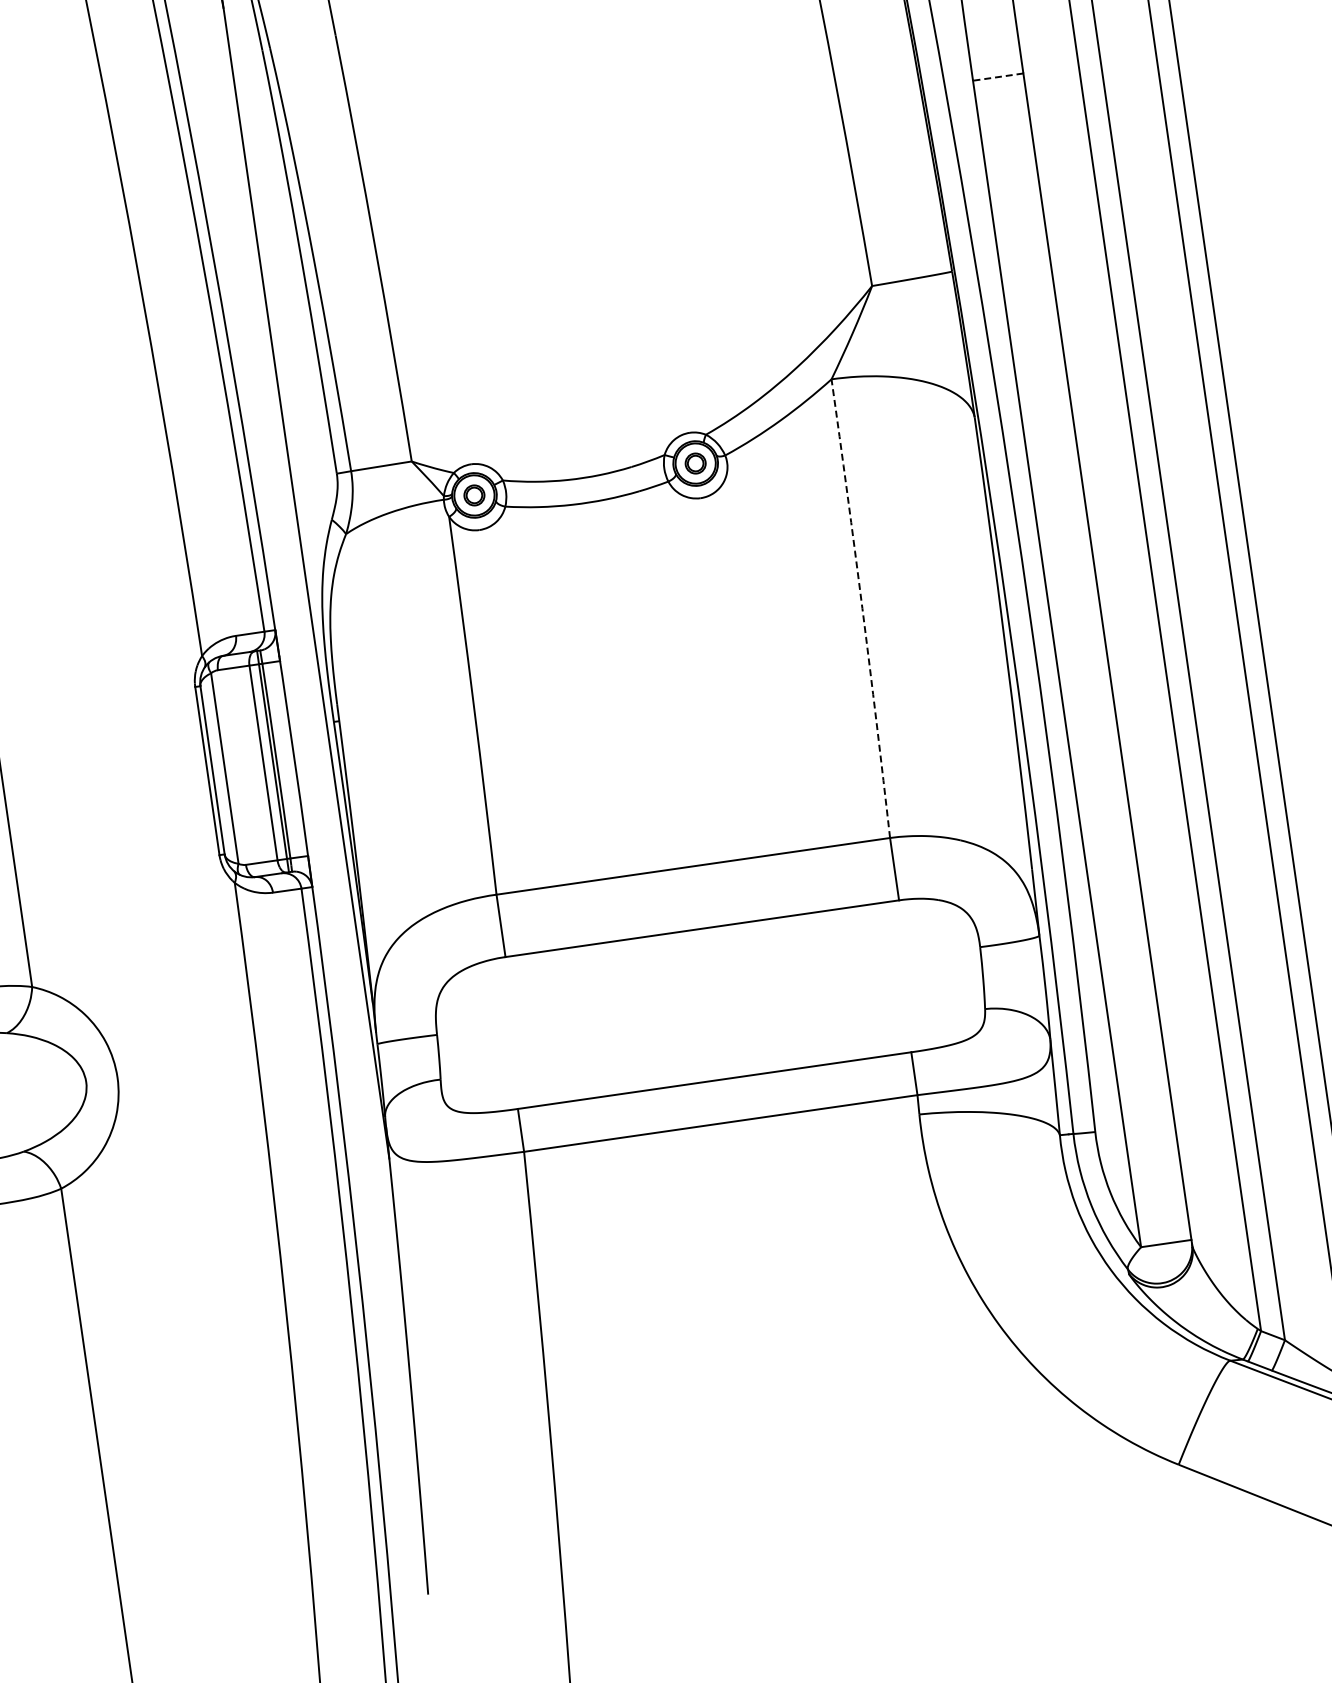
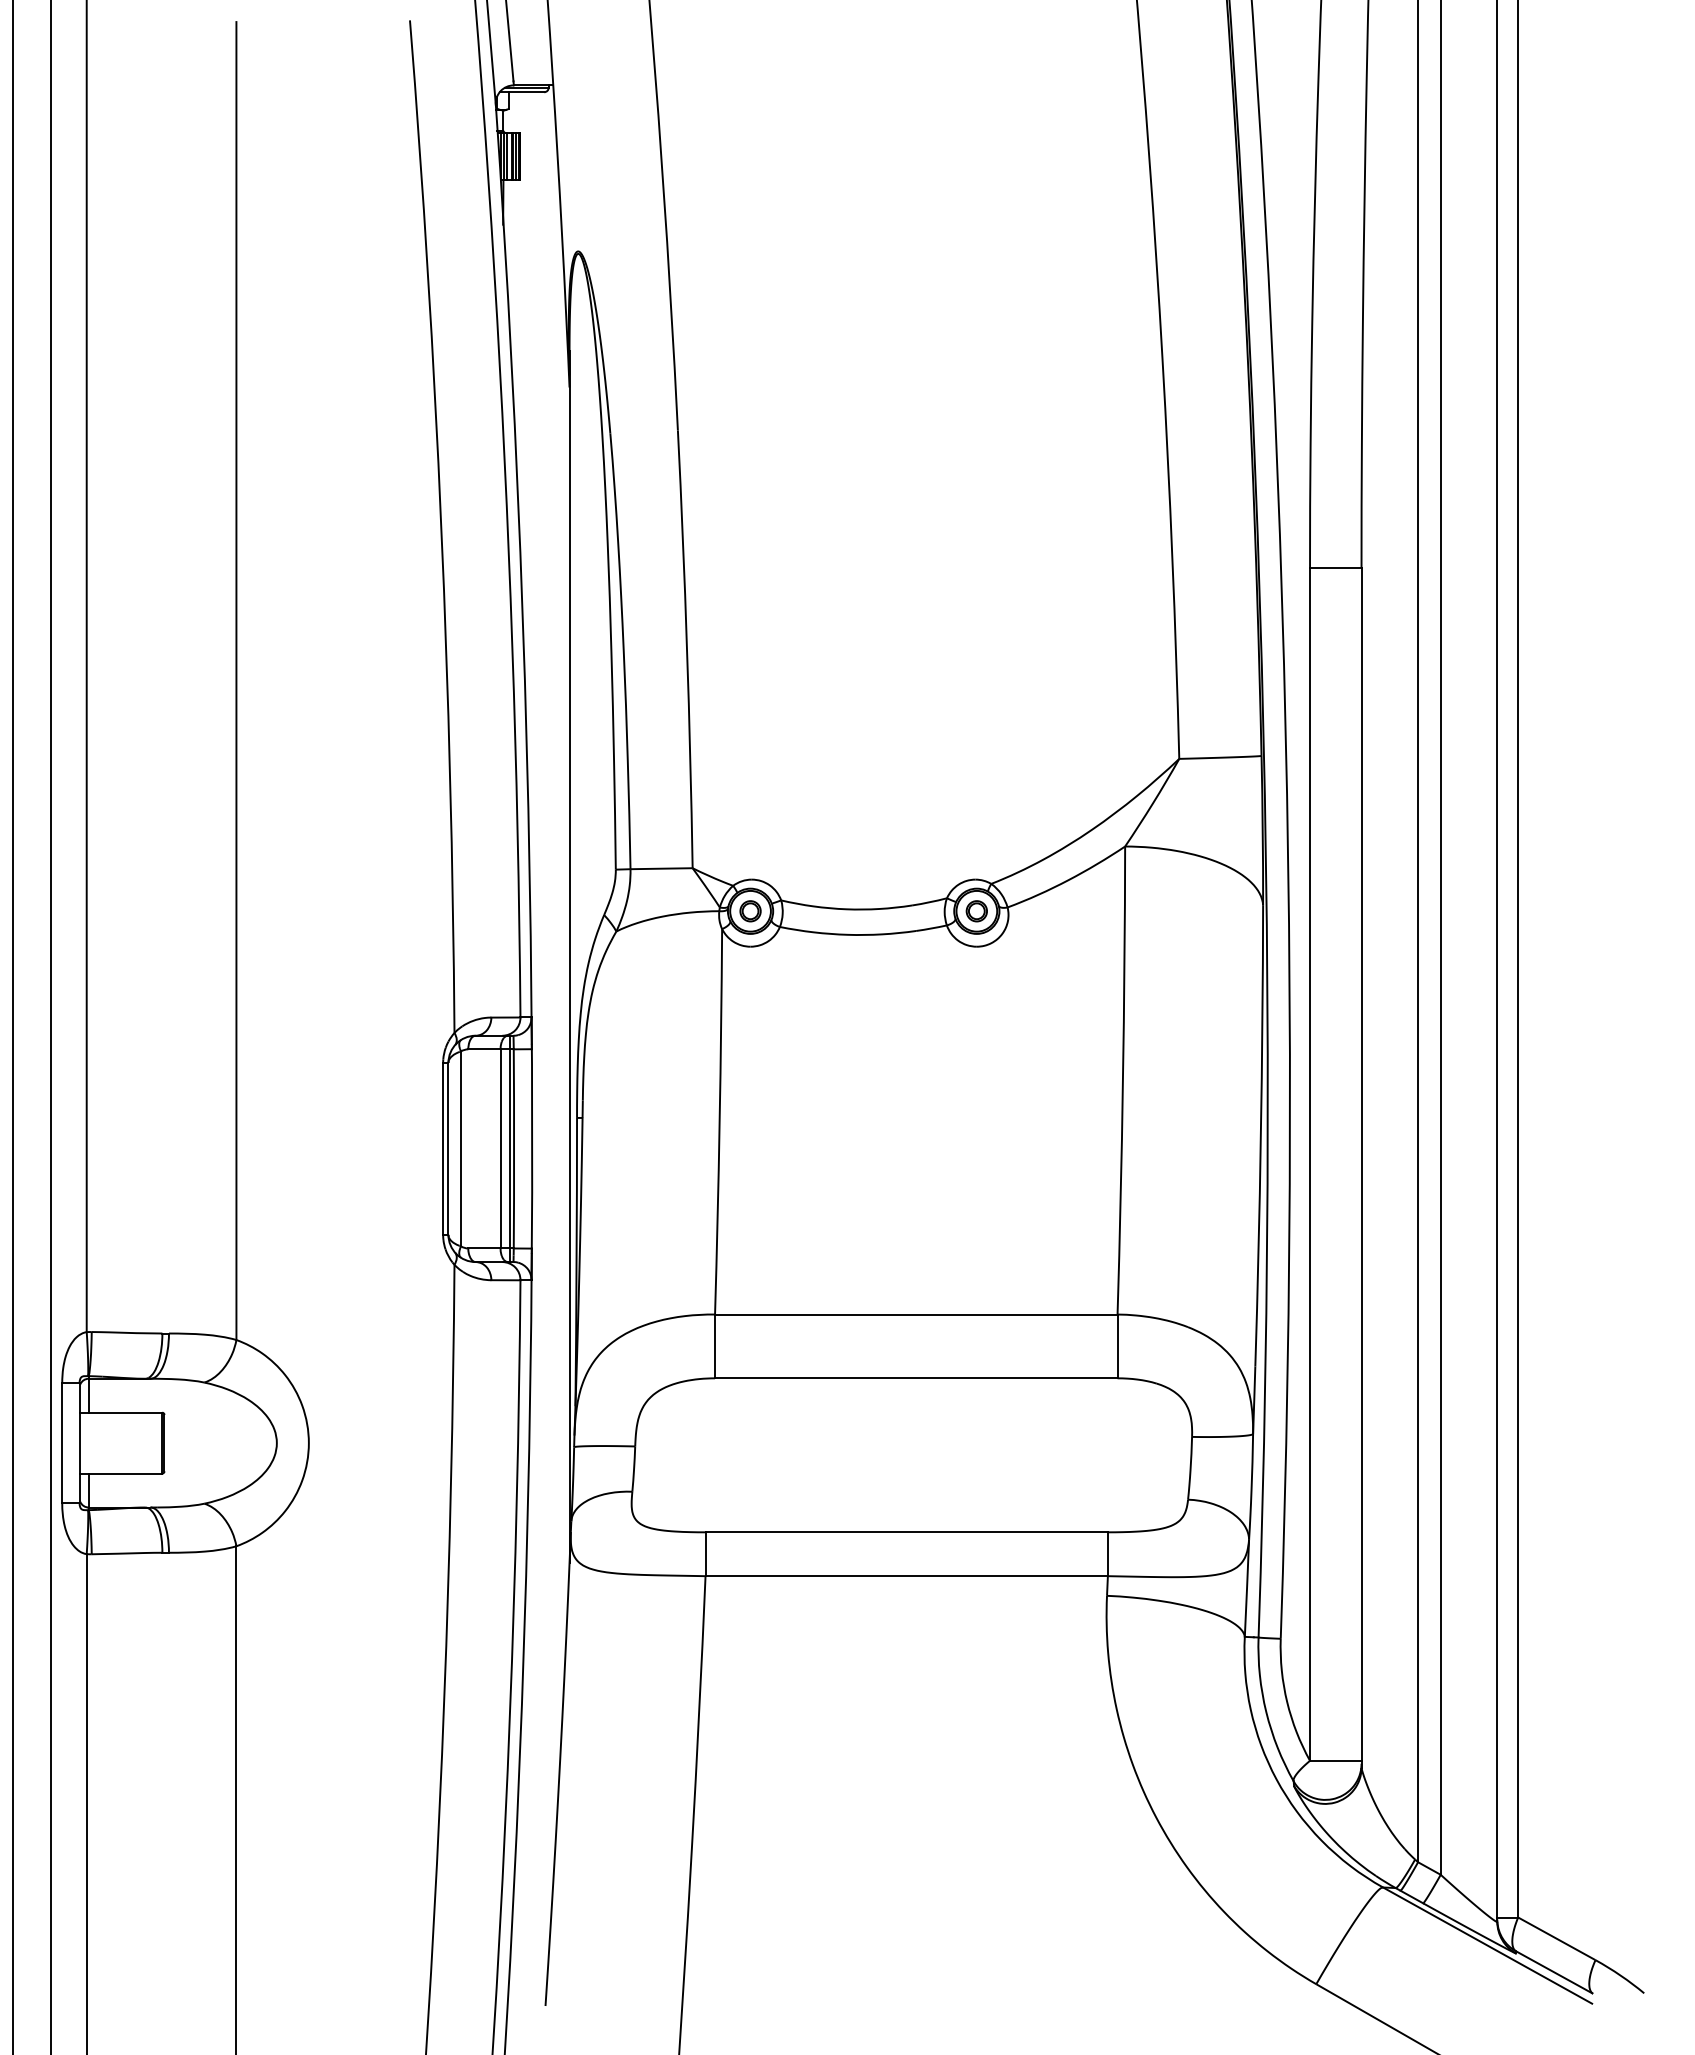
line: (997, 76) -> (1335, 567), dashed -> solid
arc: (861, 608) -> (1122, 1080), dashed -> solid

